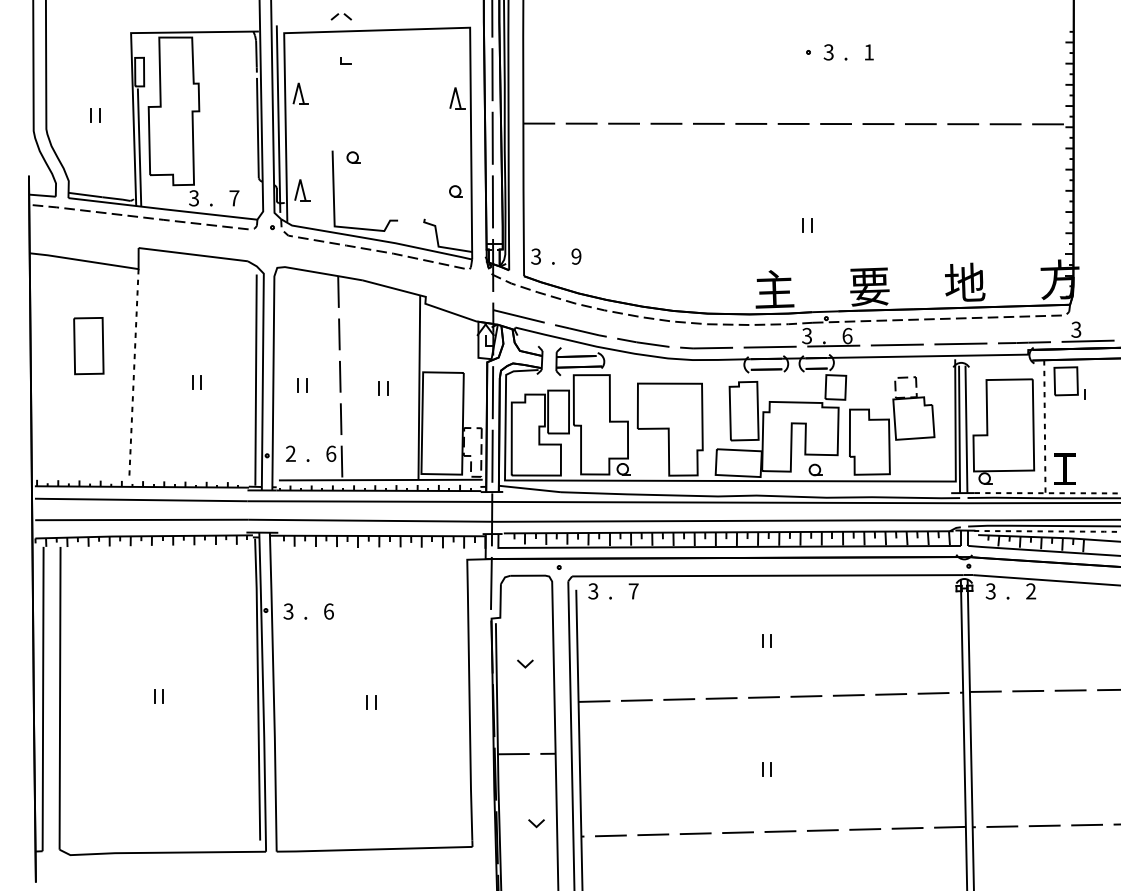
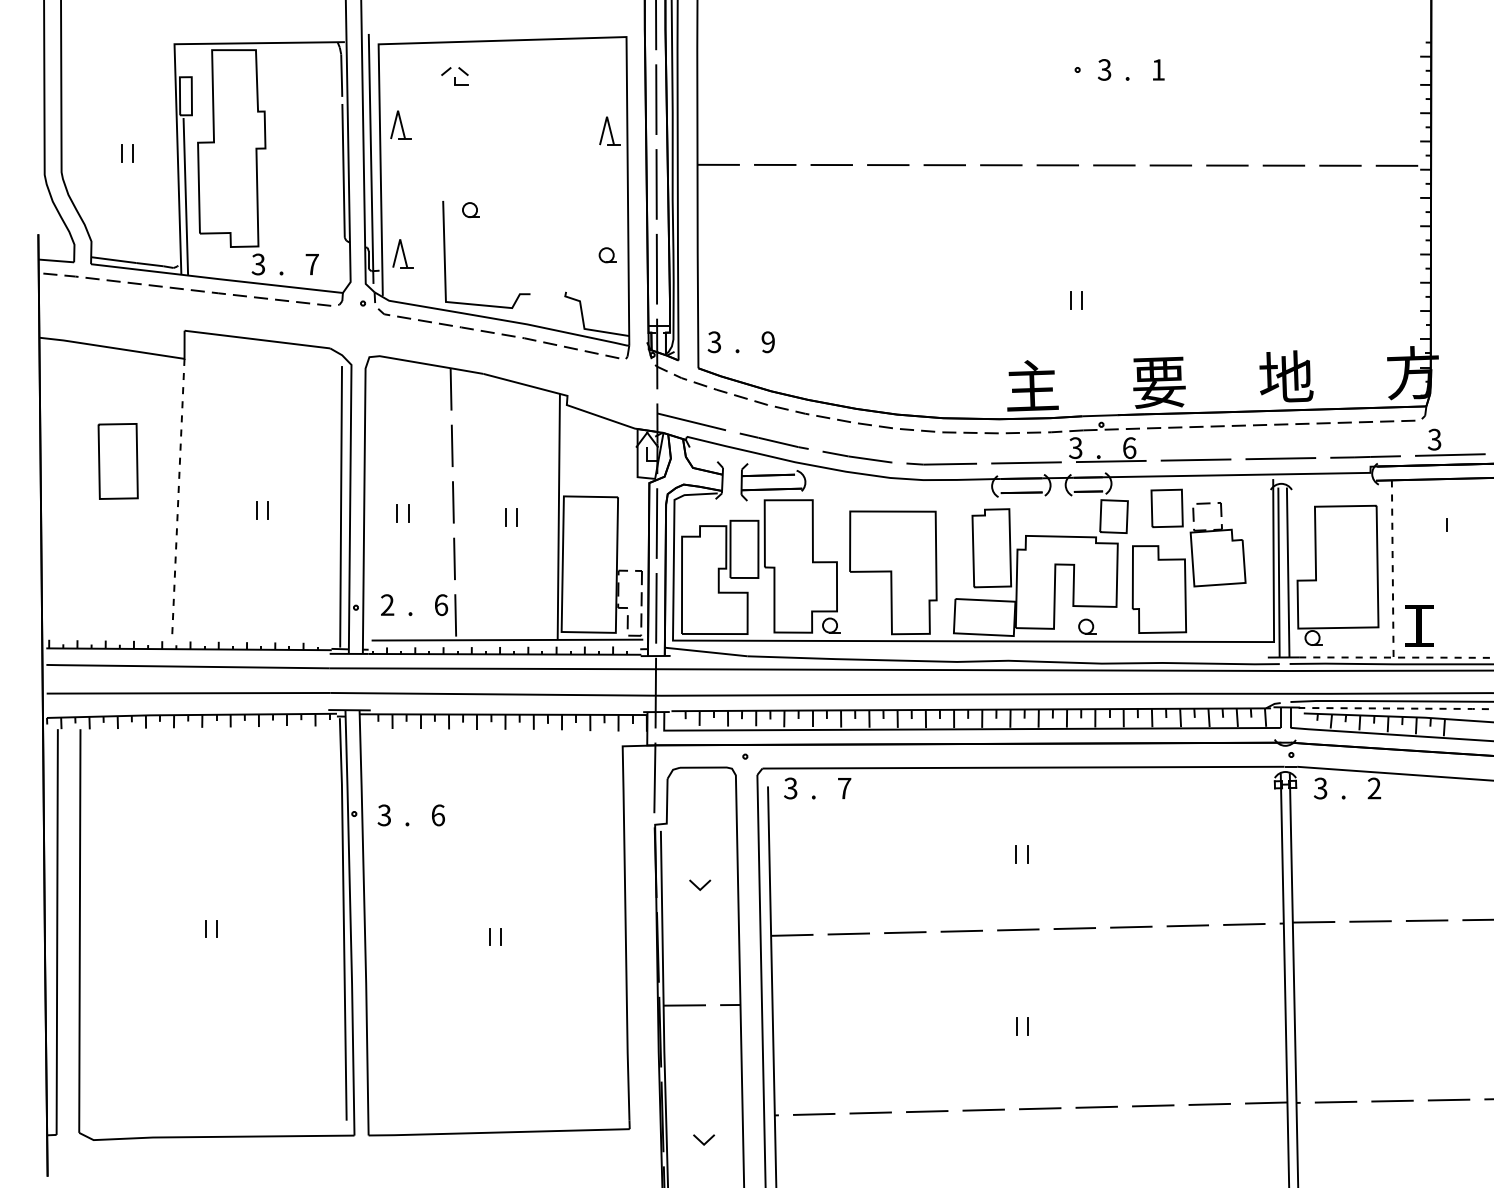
part: (341, 16) -> (454, 71), moved
part: (1065, 381) -> (1166, 508), moved
line: (535, 824) -> (702, 1141), moved

